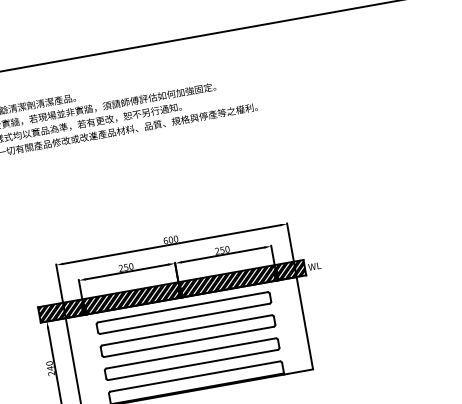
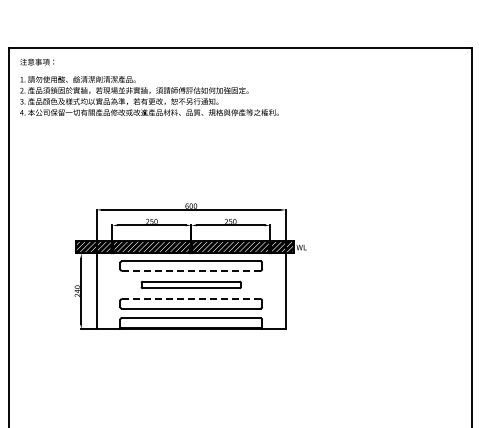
line: (185, 318) -> (191, 270), solid -> dashed
part: (187, 335) -> (190, 284), size x0.7
line: (190, 354) -> (190, 299), solid -> dashed

